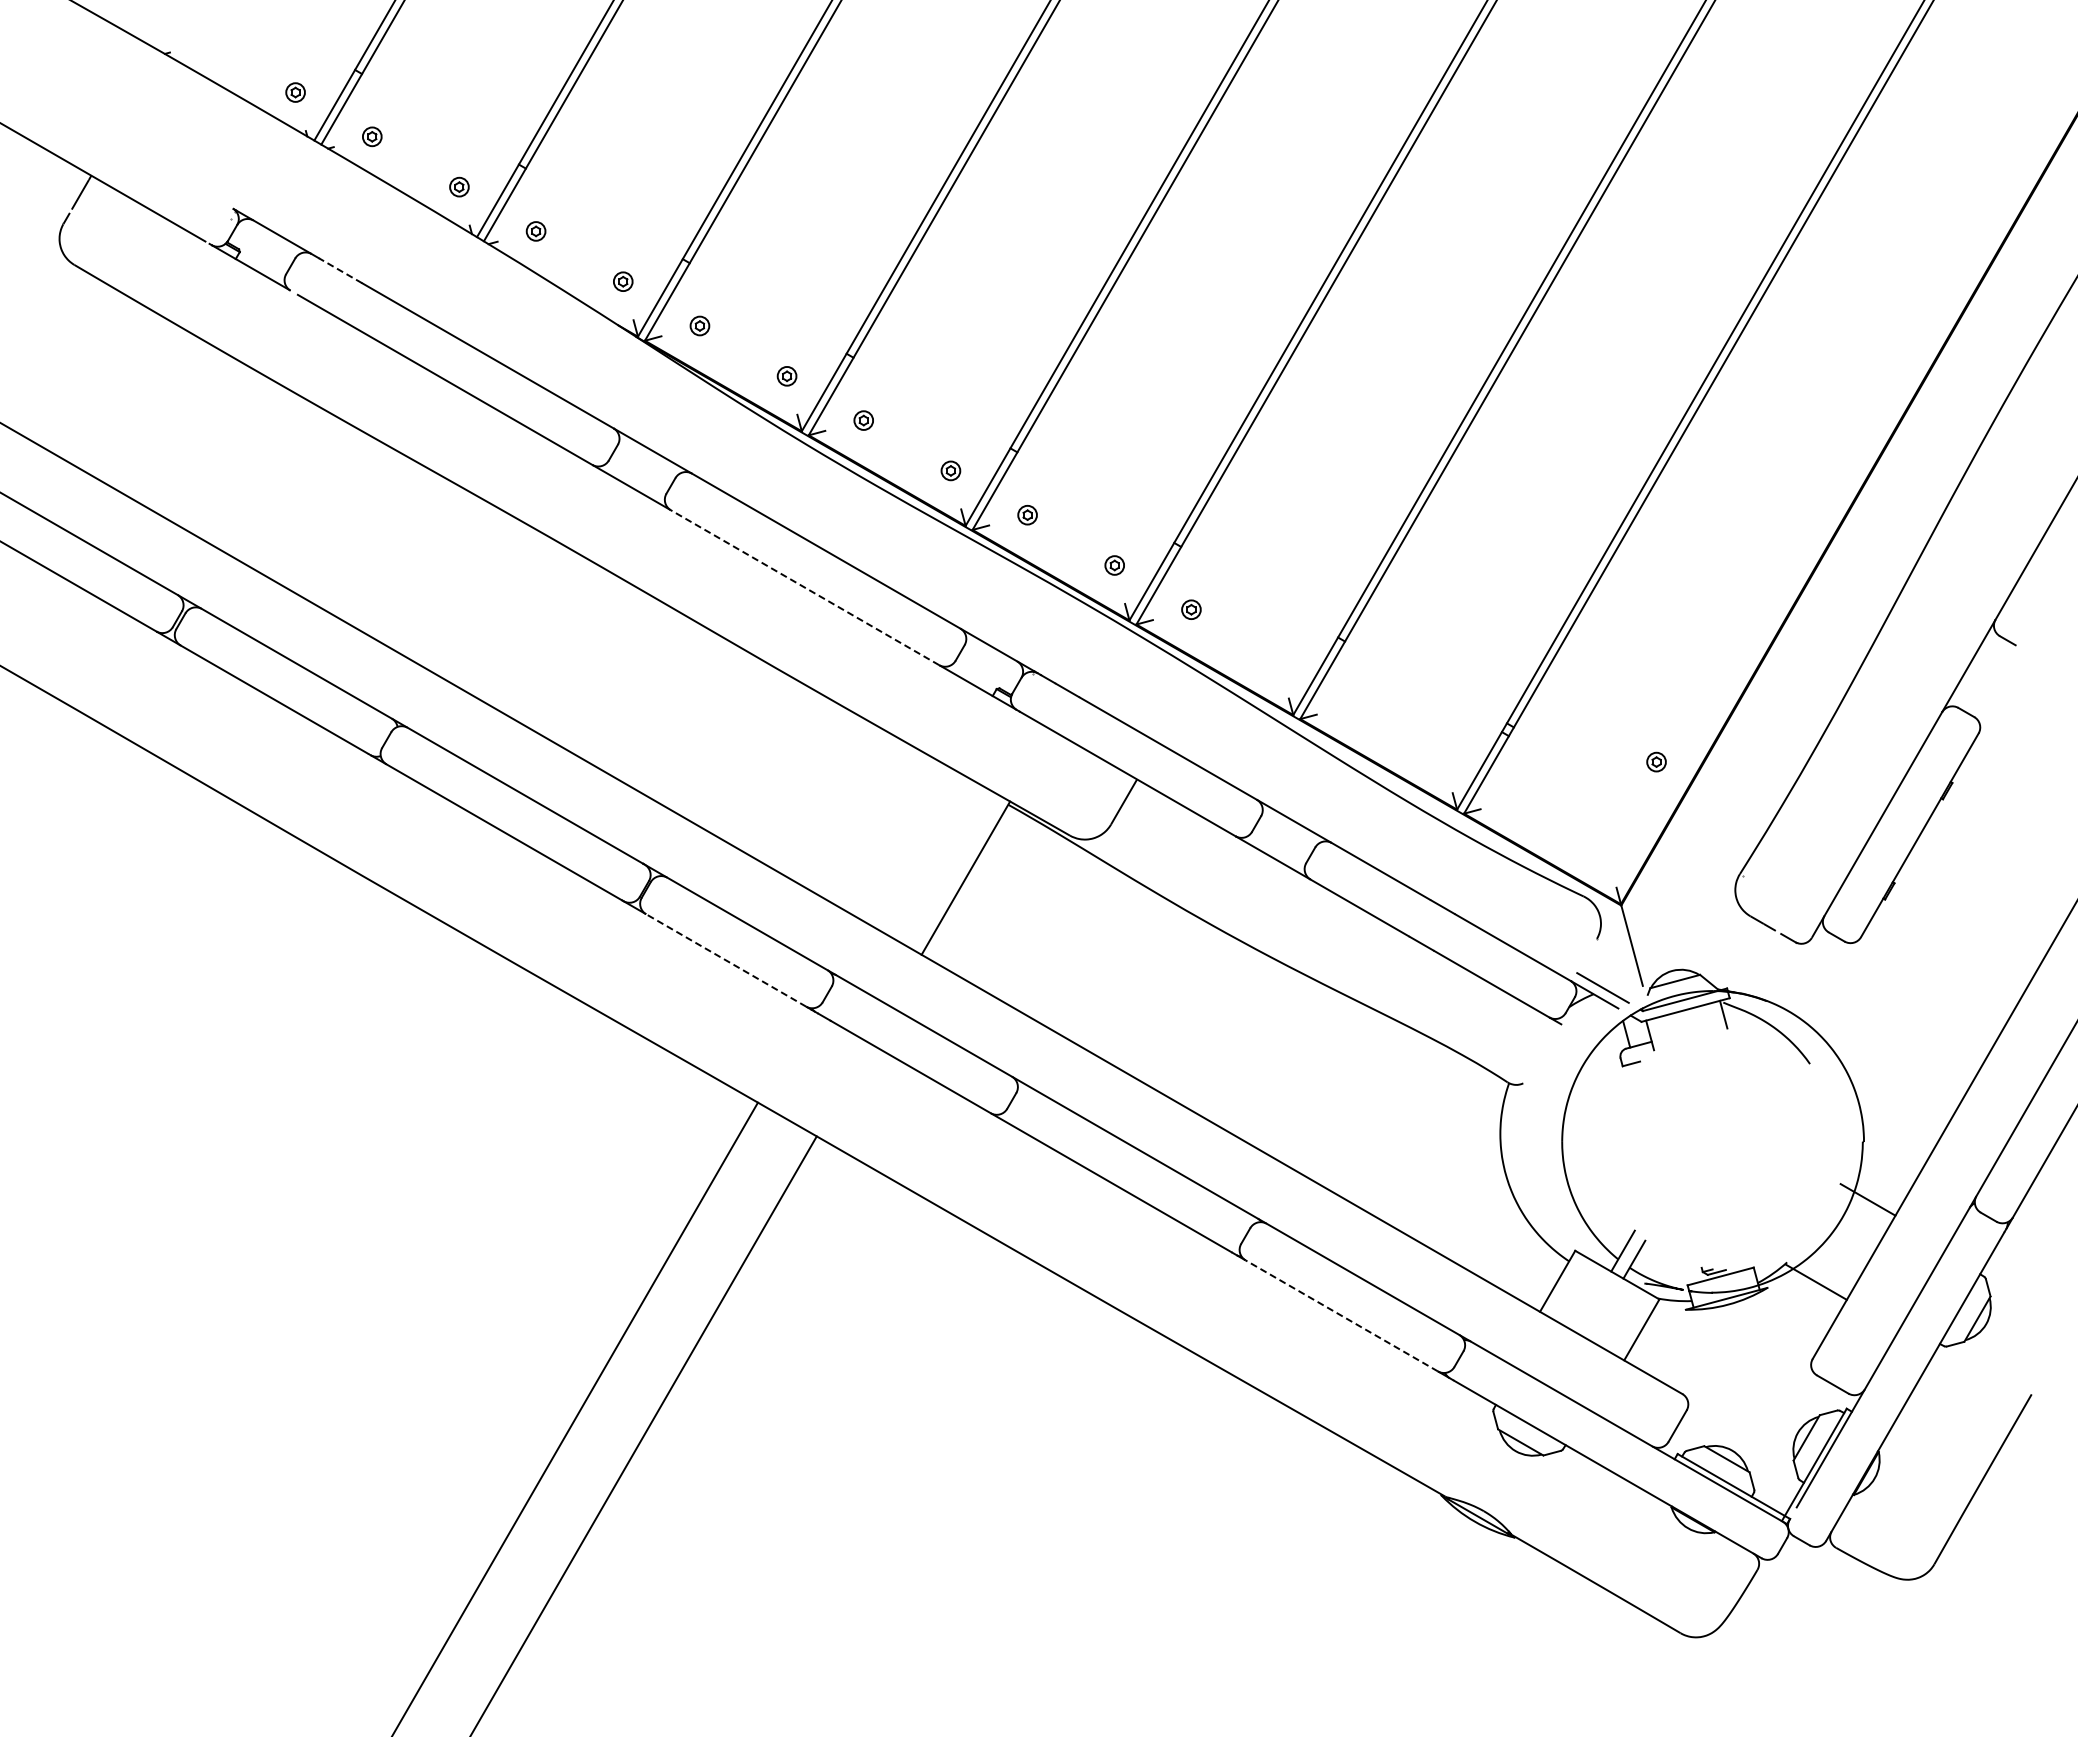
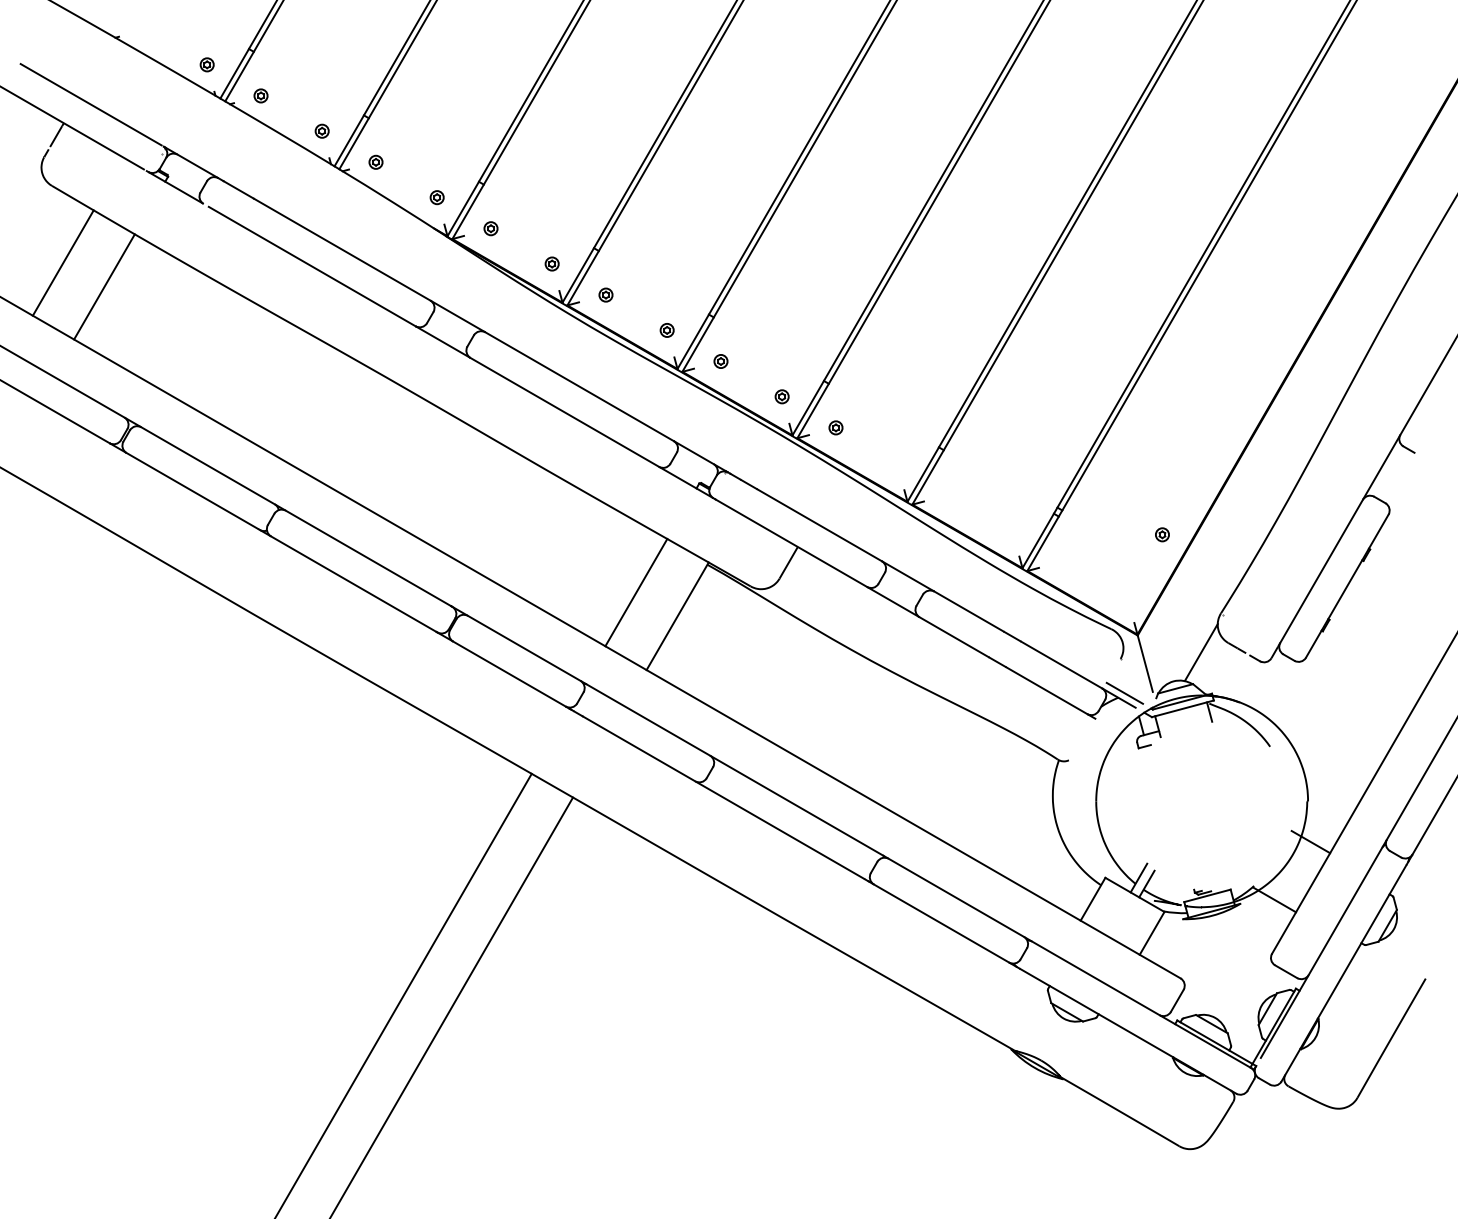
line: (129, 149) -> (90, 104), added
line: (340, 270) -> (238, 189), dashed -> solid
line: (90, 374) -> (63, 262), added
line: (148, 408) -> (103, 286), added
line: (805, 587) -> (565, 412), dashed -> solid
line: (906, 844) -> (635, 592), added
line: (1711, 929) -> (1201, 652), added
line: (725, 960) -> (508, 674), dashed -> solid
line: (1341, 1315) -> (941, 923), dashed -> solid

